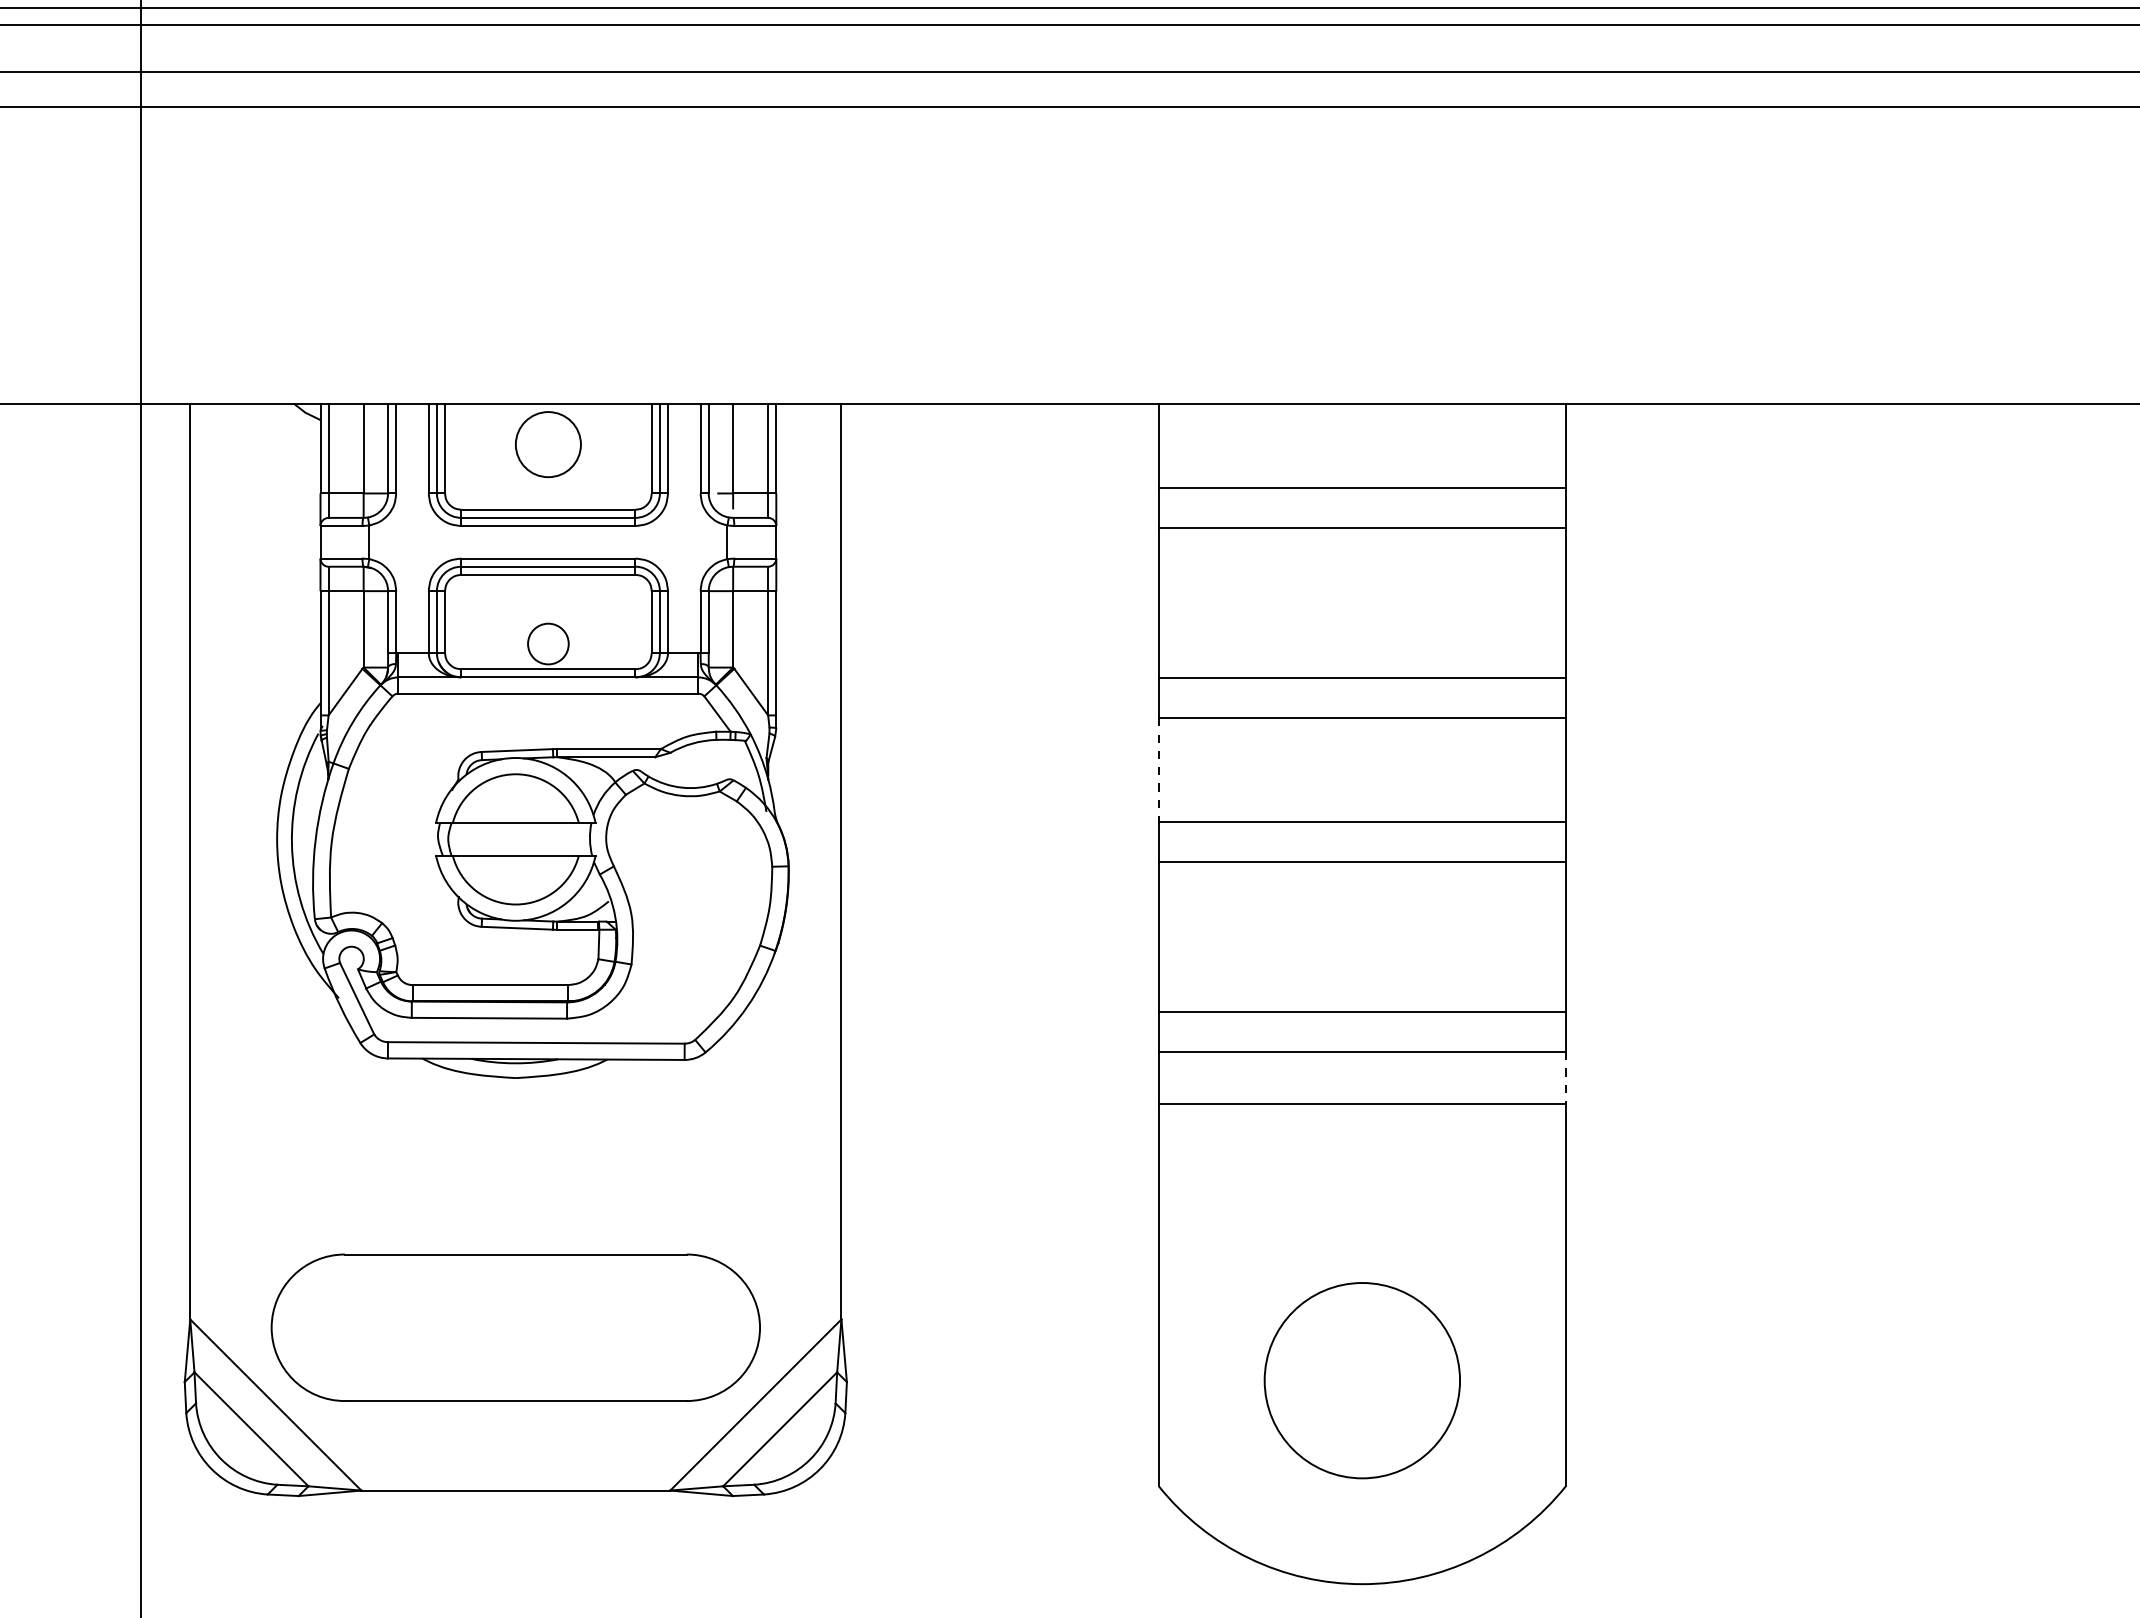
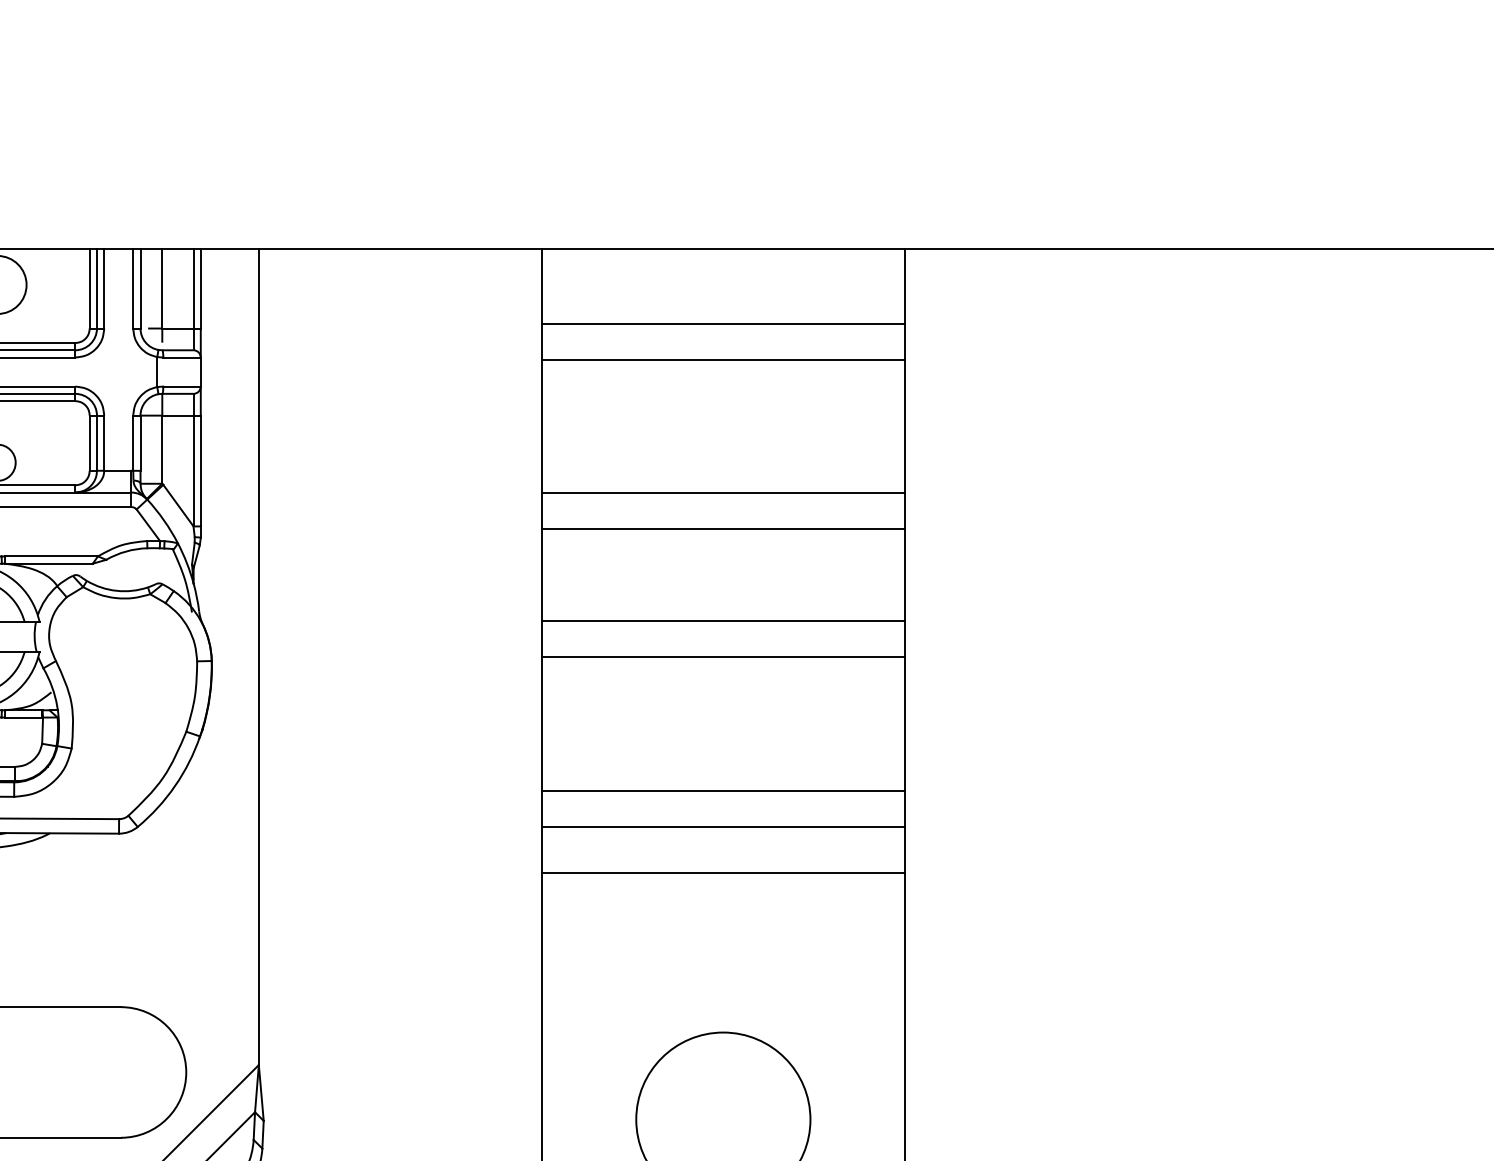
line: (1158, 770) -> (541, 575), dashed -> solid
line: (1565, 1078) -> (904, 850), dashed -> solid

